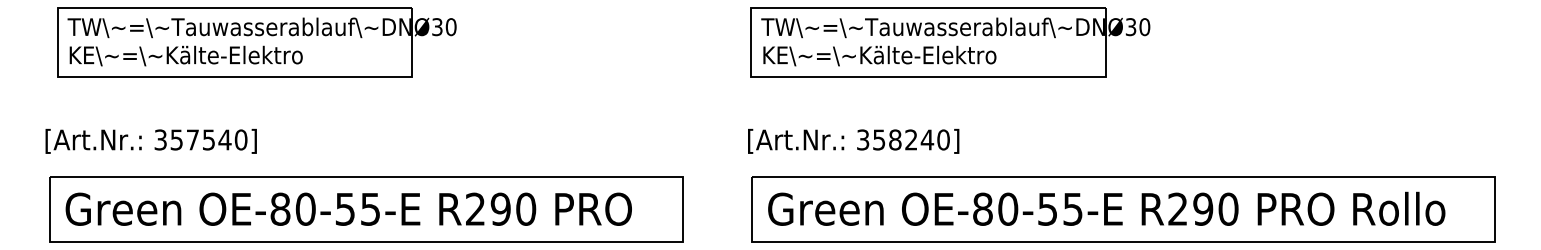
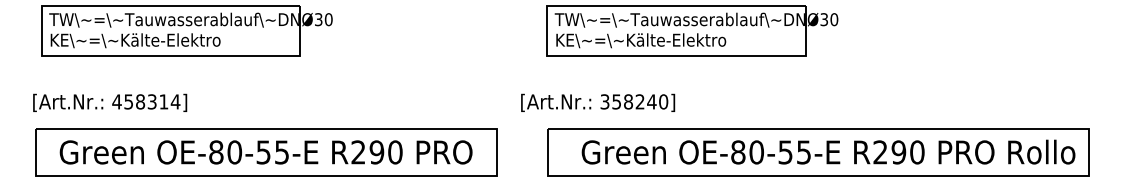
text: (201, 139) -> (146, 101), 357540] -> 458314]
text: (854, 140) -> (598, 102), moved
text: (1106, 208) -> (828, 151), moved
text: (347, 209) -> (265, 152), moved

